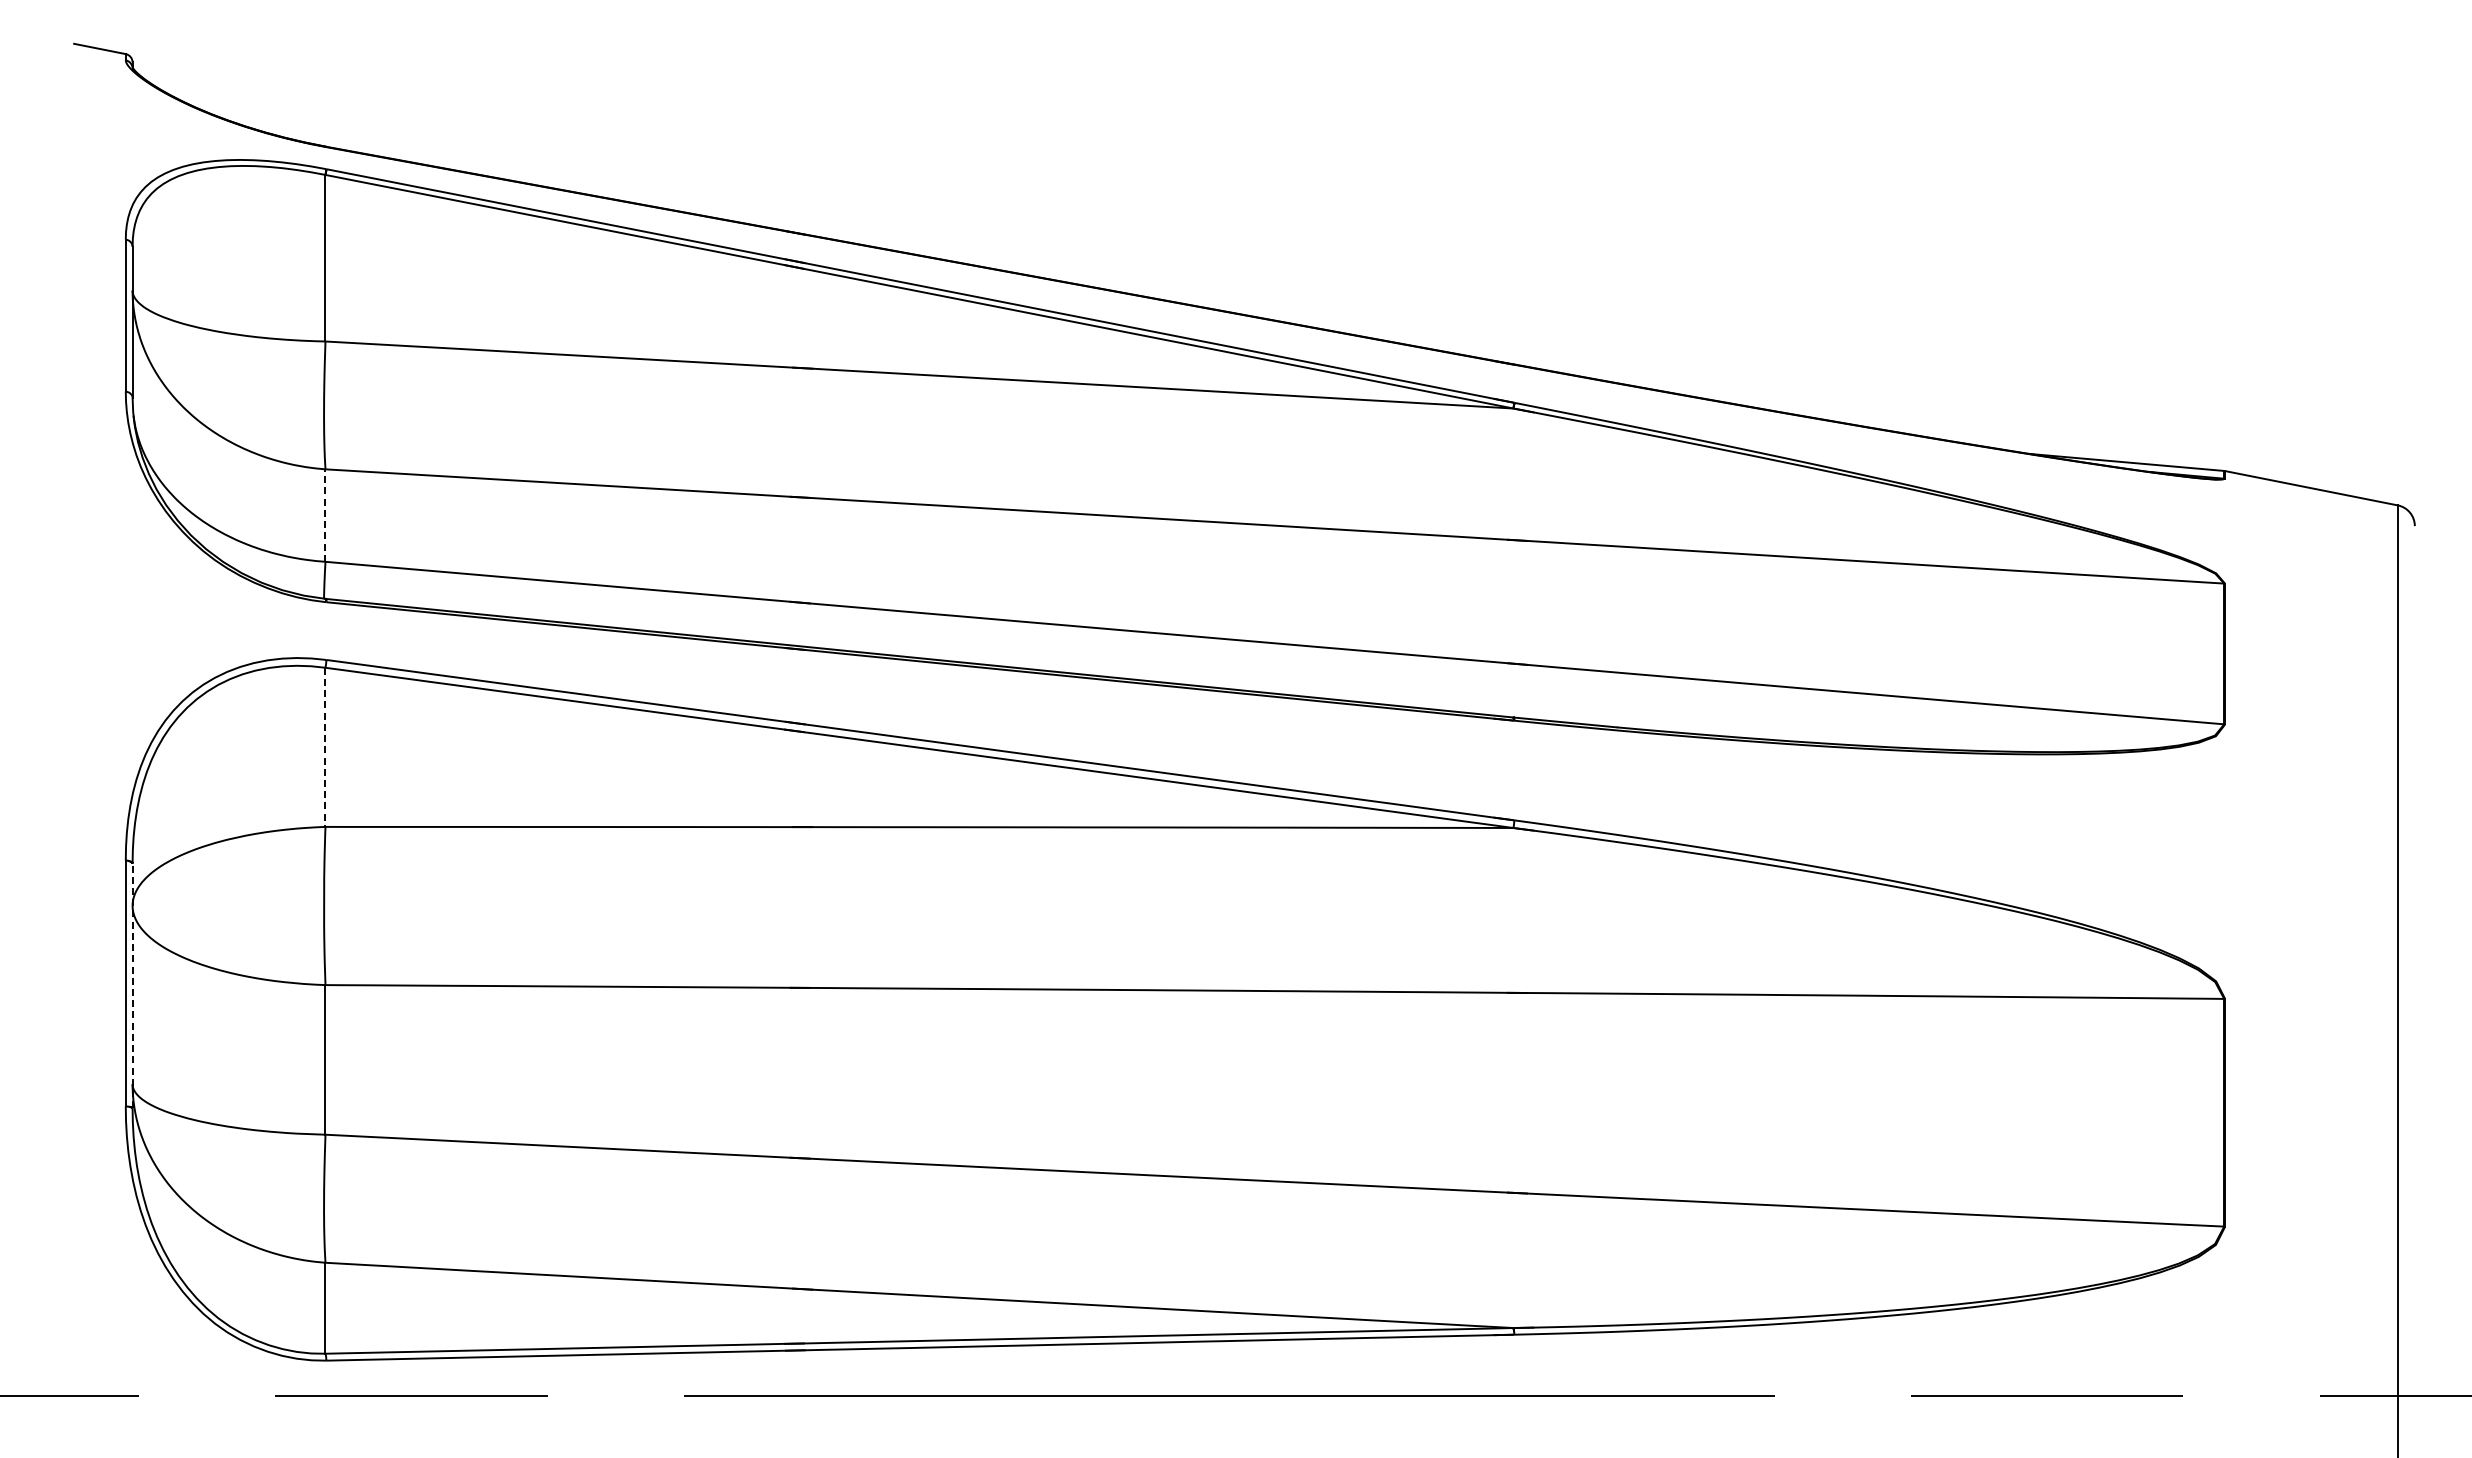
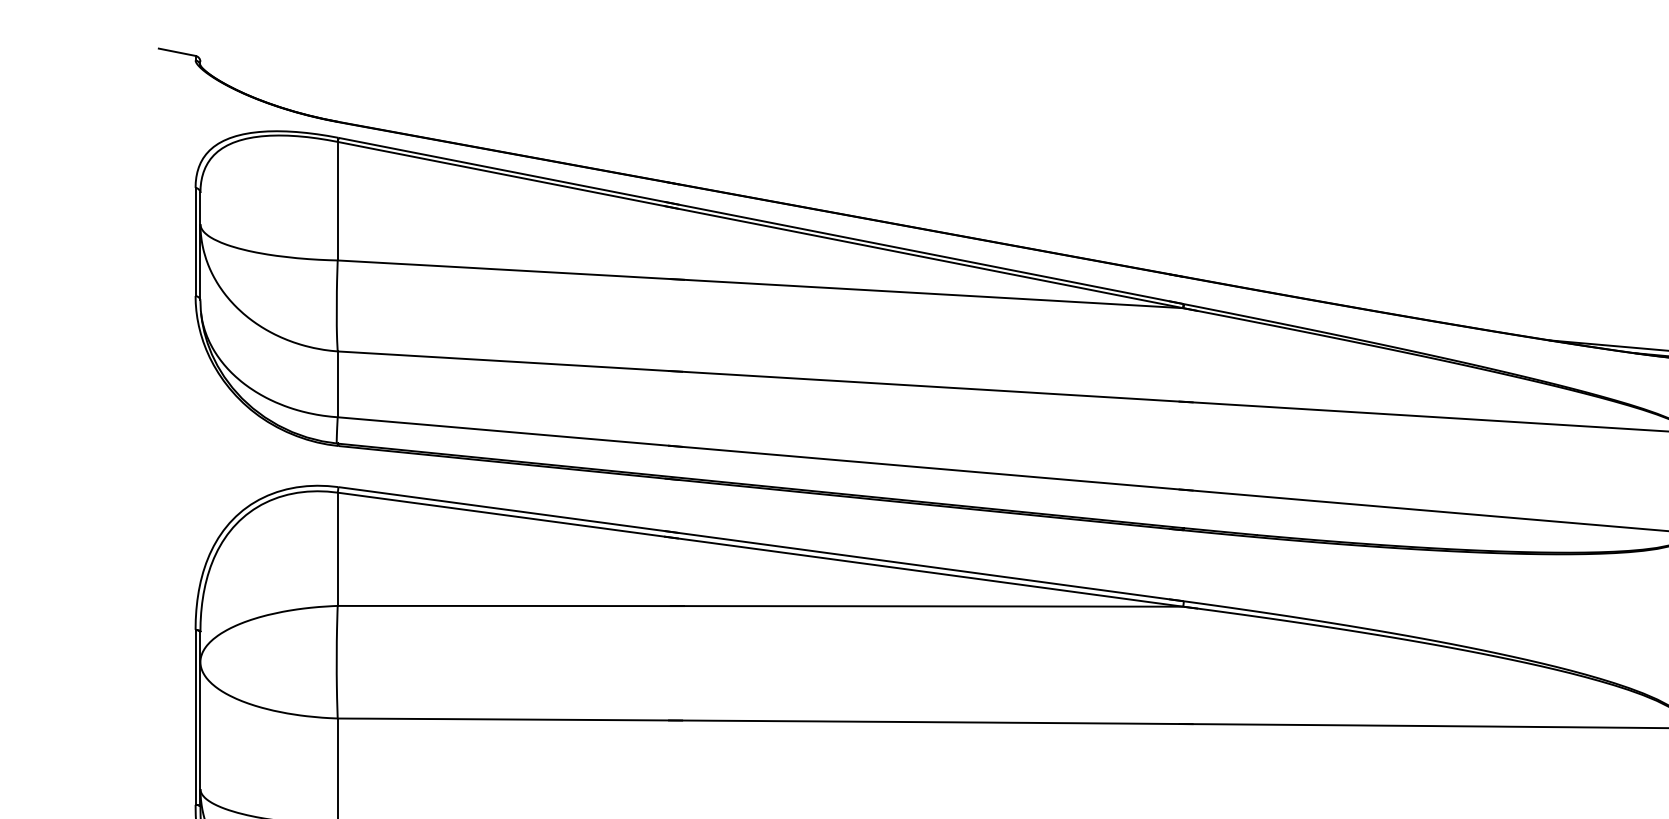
line: (325, 515) -> (337, 384), dashed -> solid
line: (325, 747) -> (337, 549), dashed -> solid
line: (132, 985) -> (200, 718), dashed -> solid

